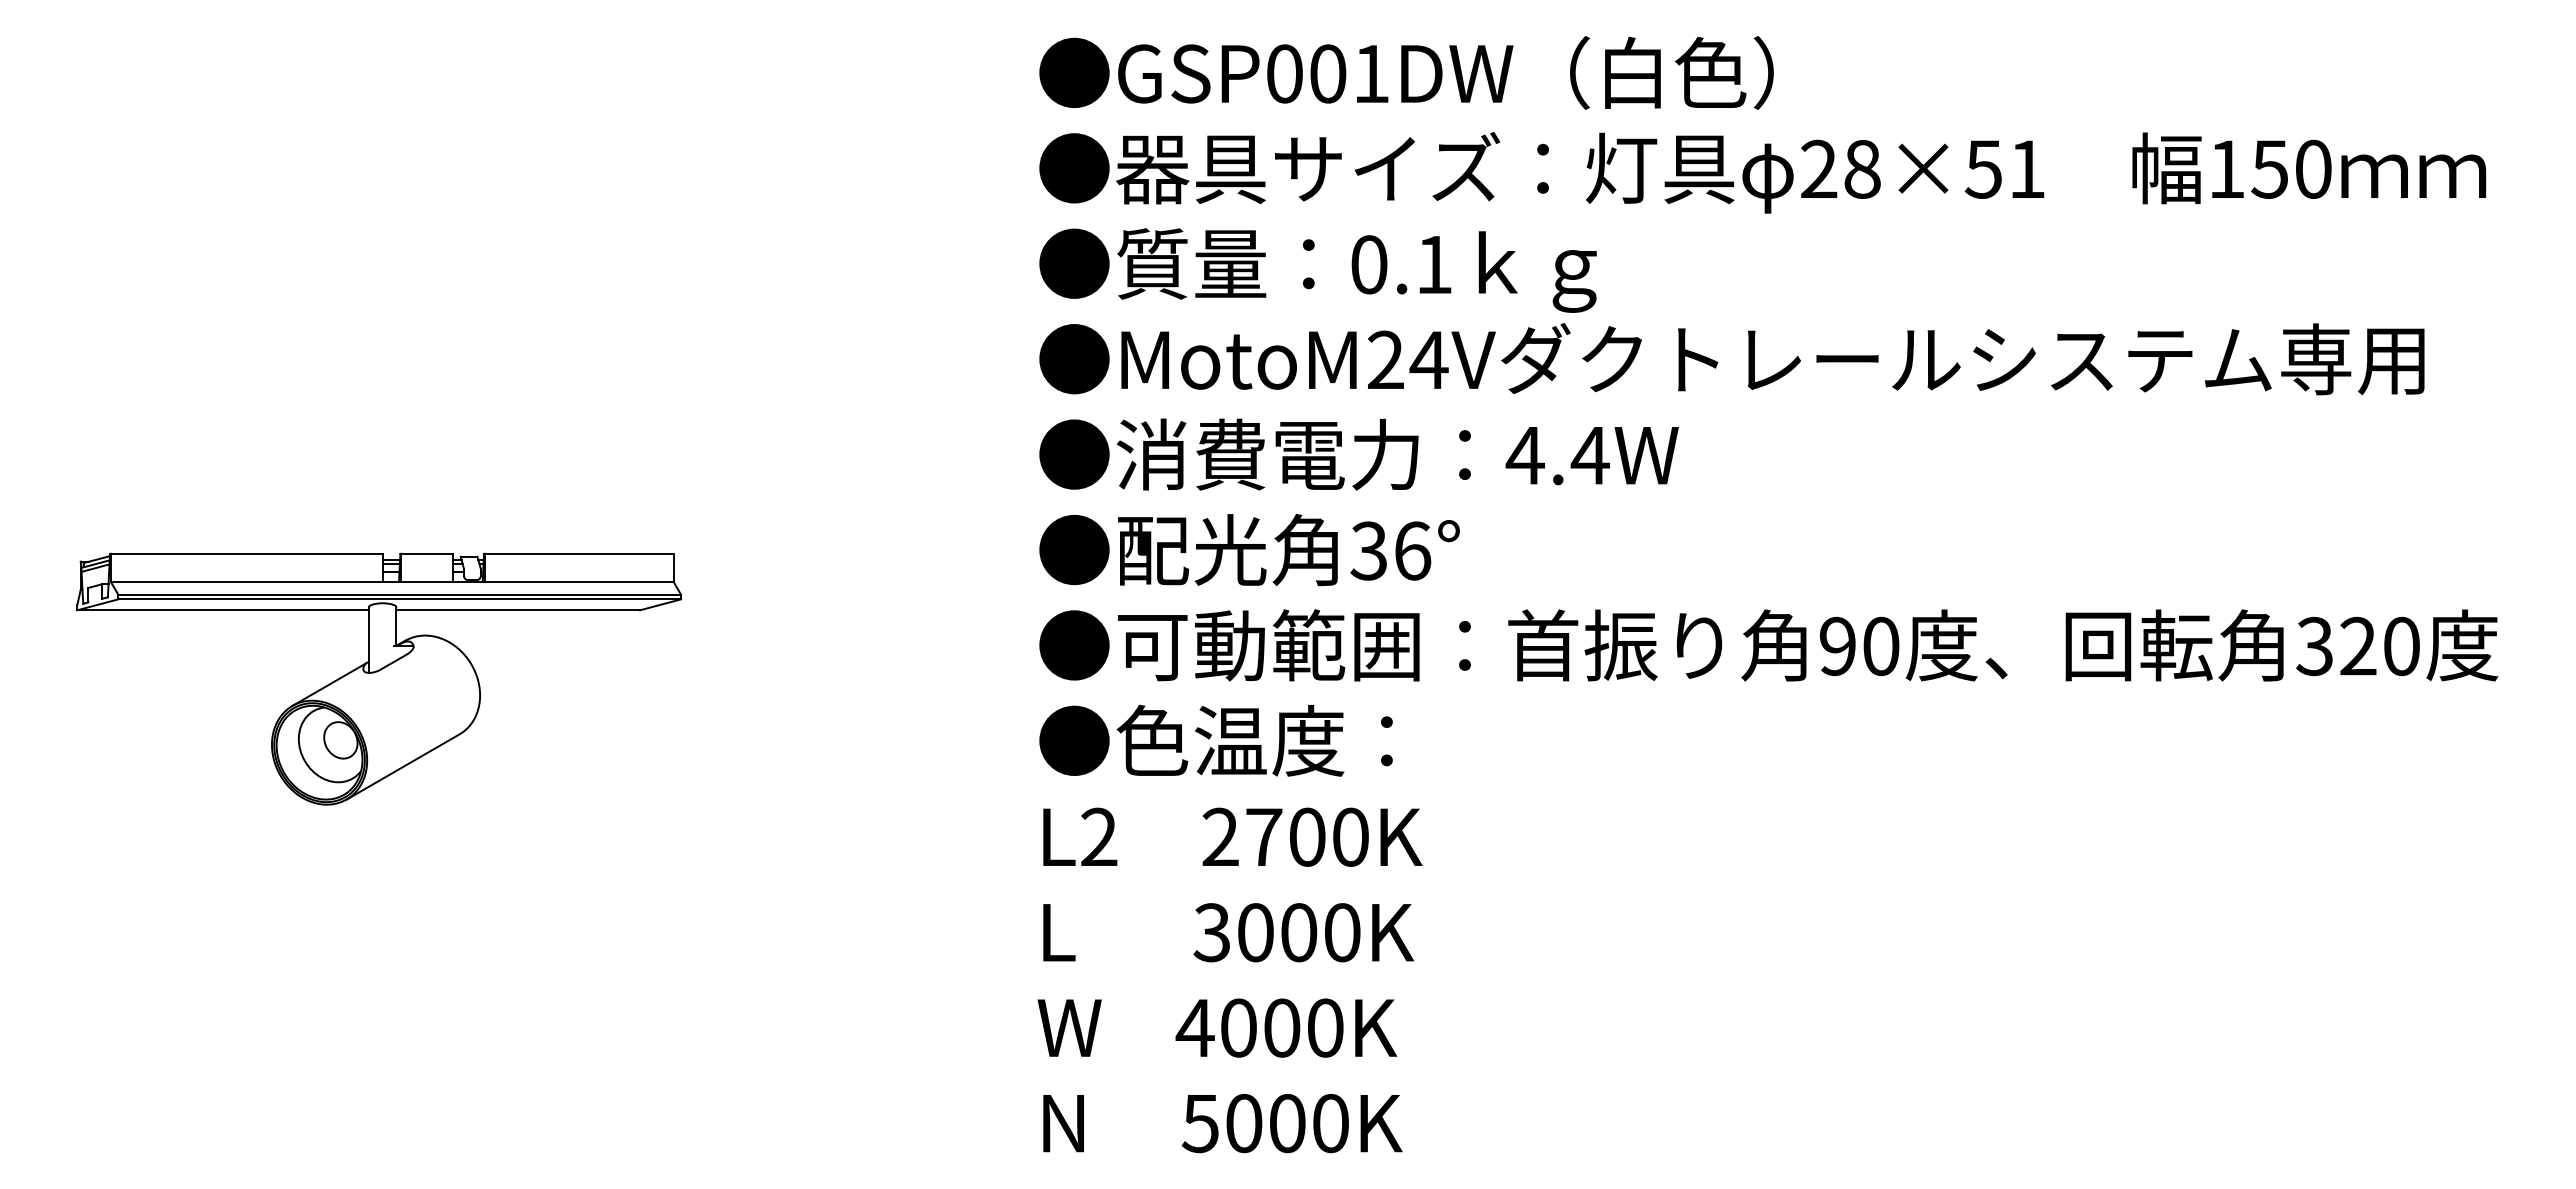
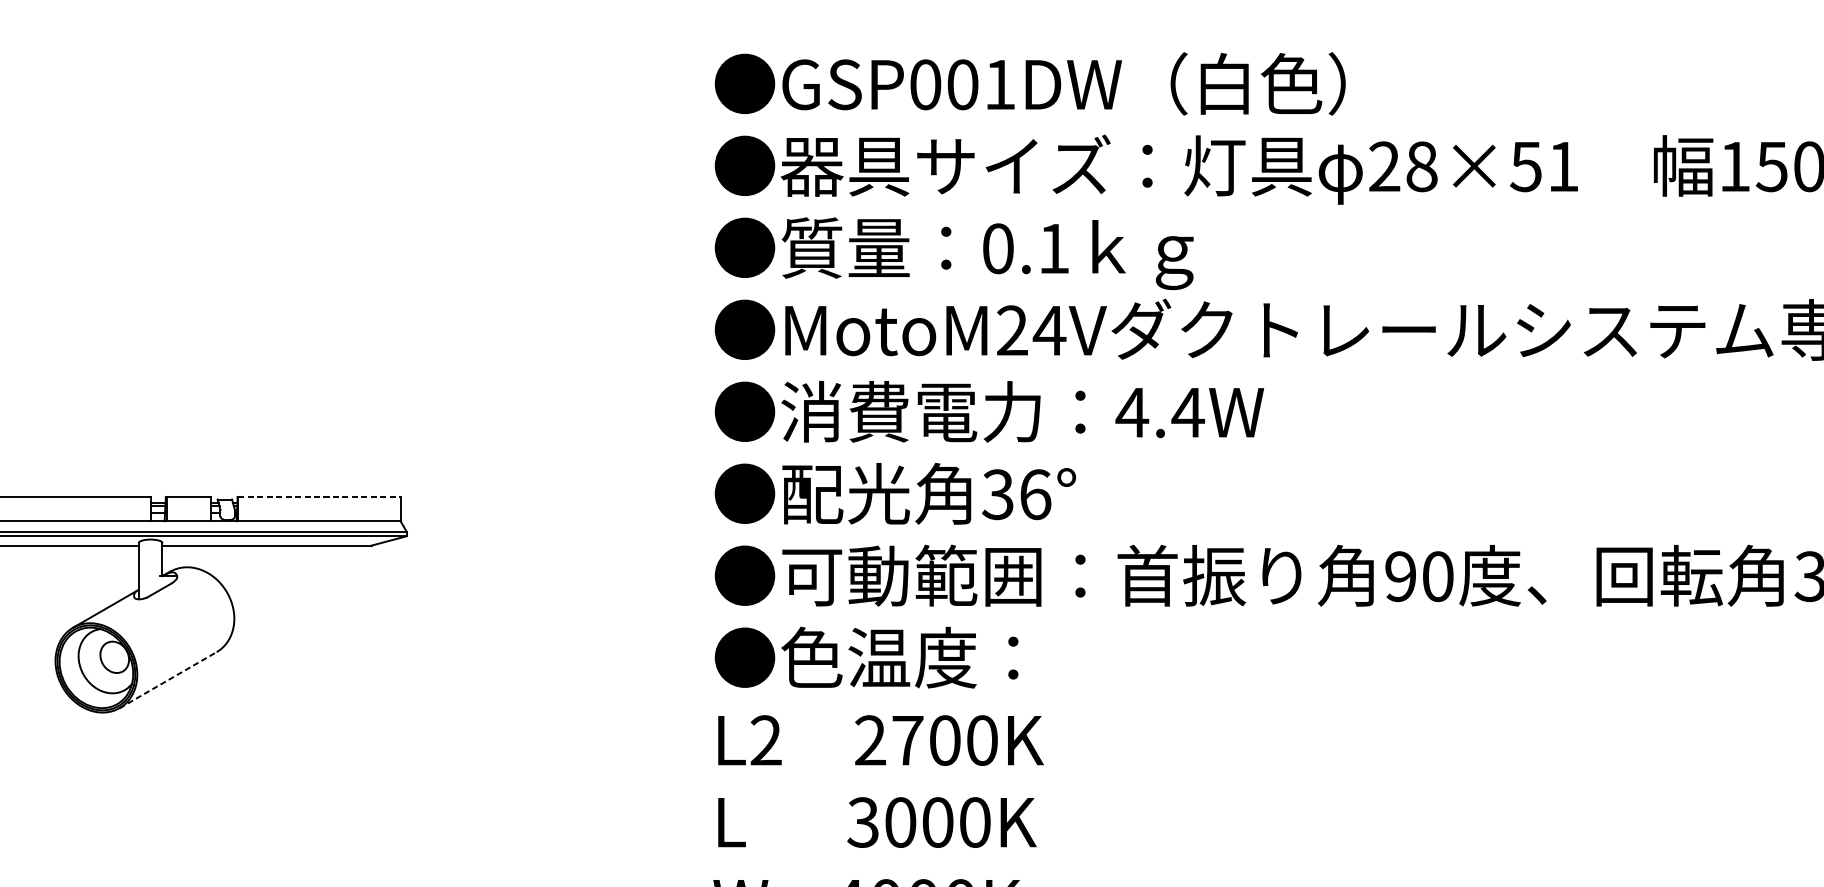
line: (579, 553) -> (319, 496), solid -> dashed
line: (403, 766) -> (168, 679), solid -> dashed

